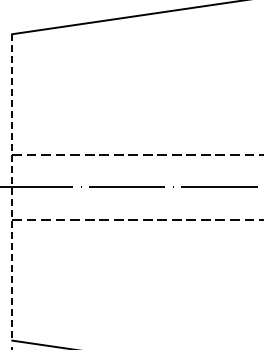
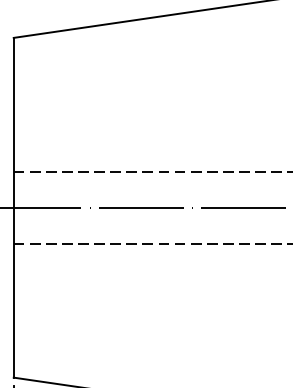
line: (12, 187) -> (13, 207), dashed -> solid

